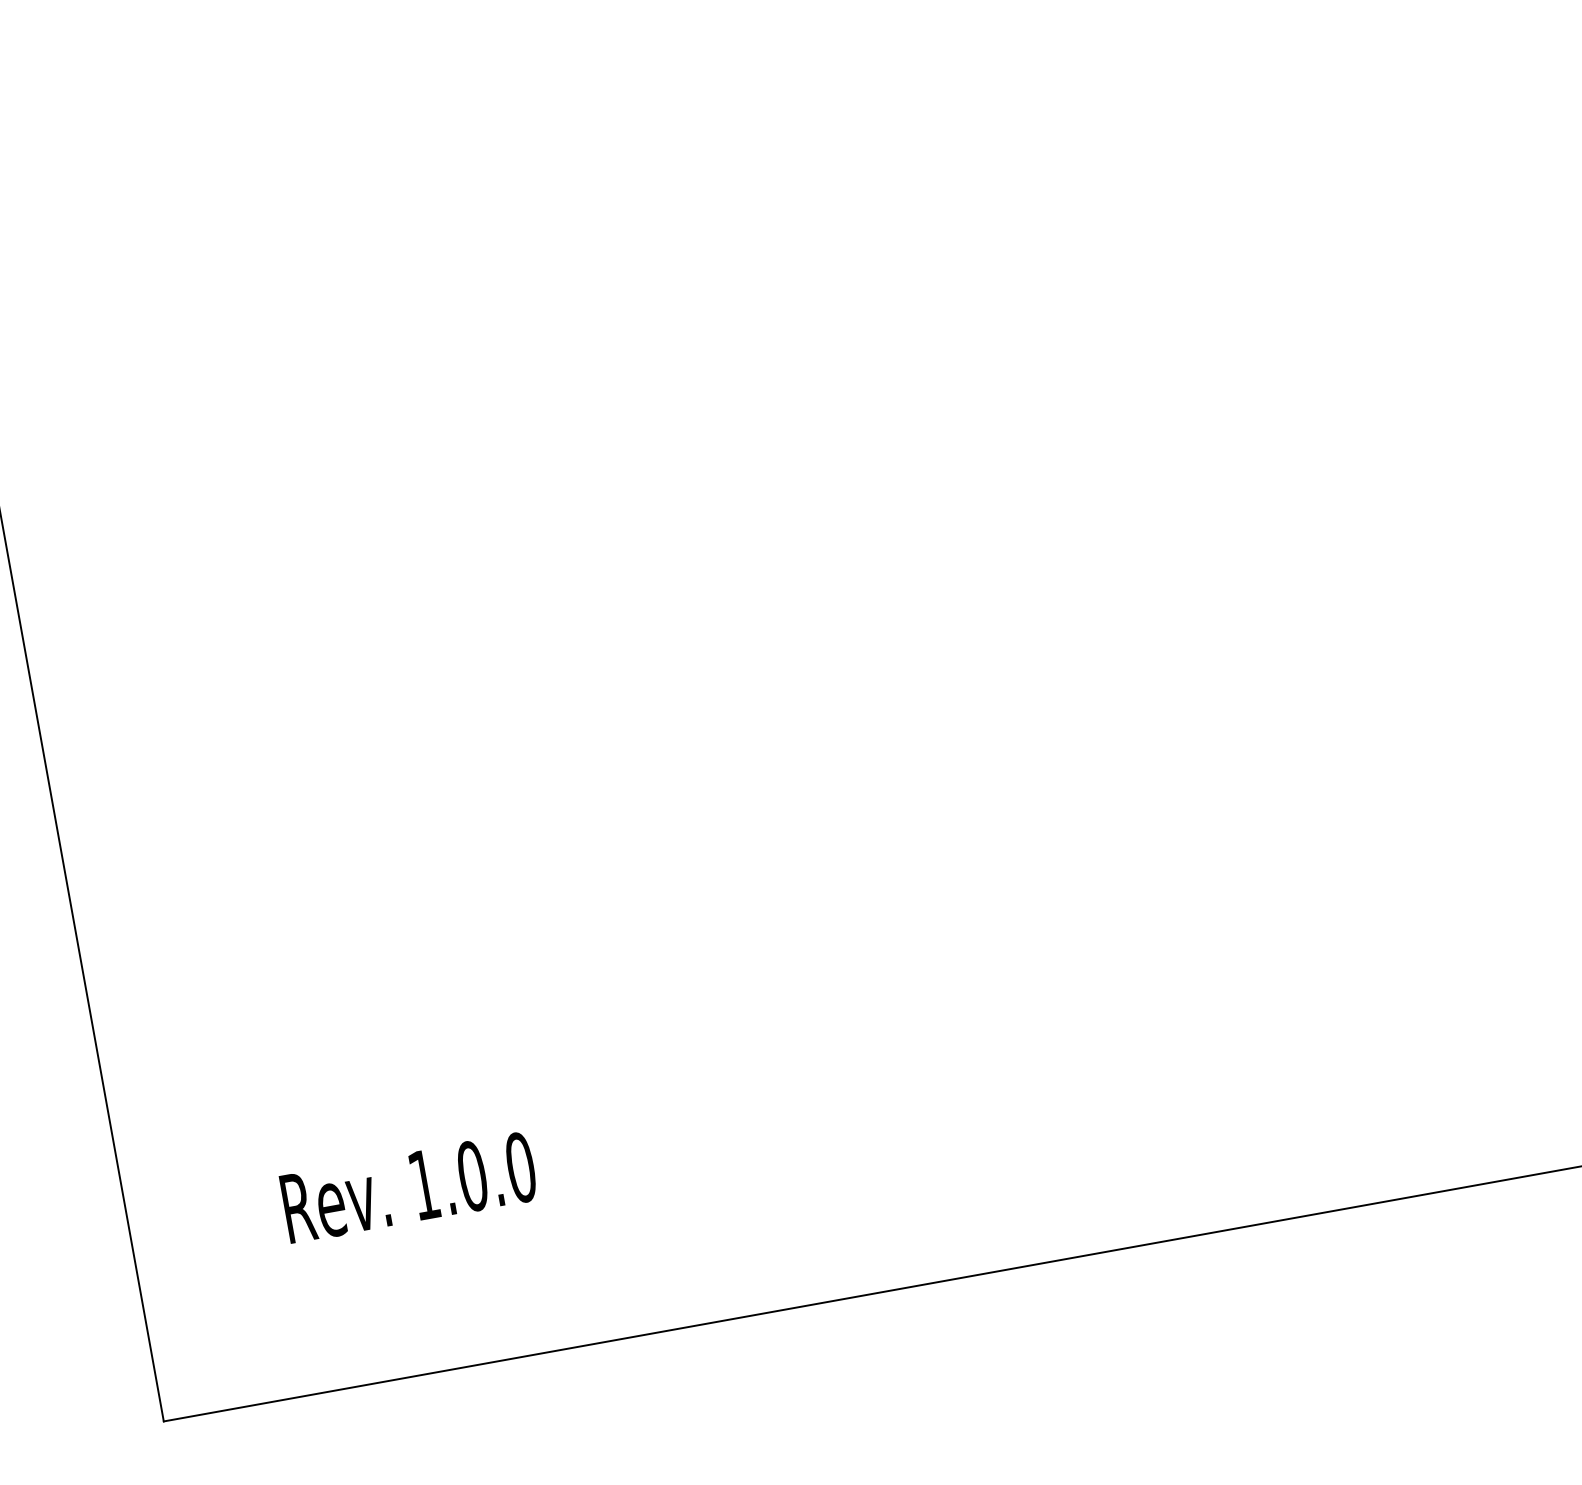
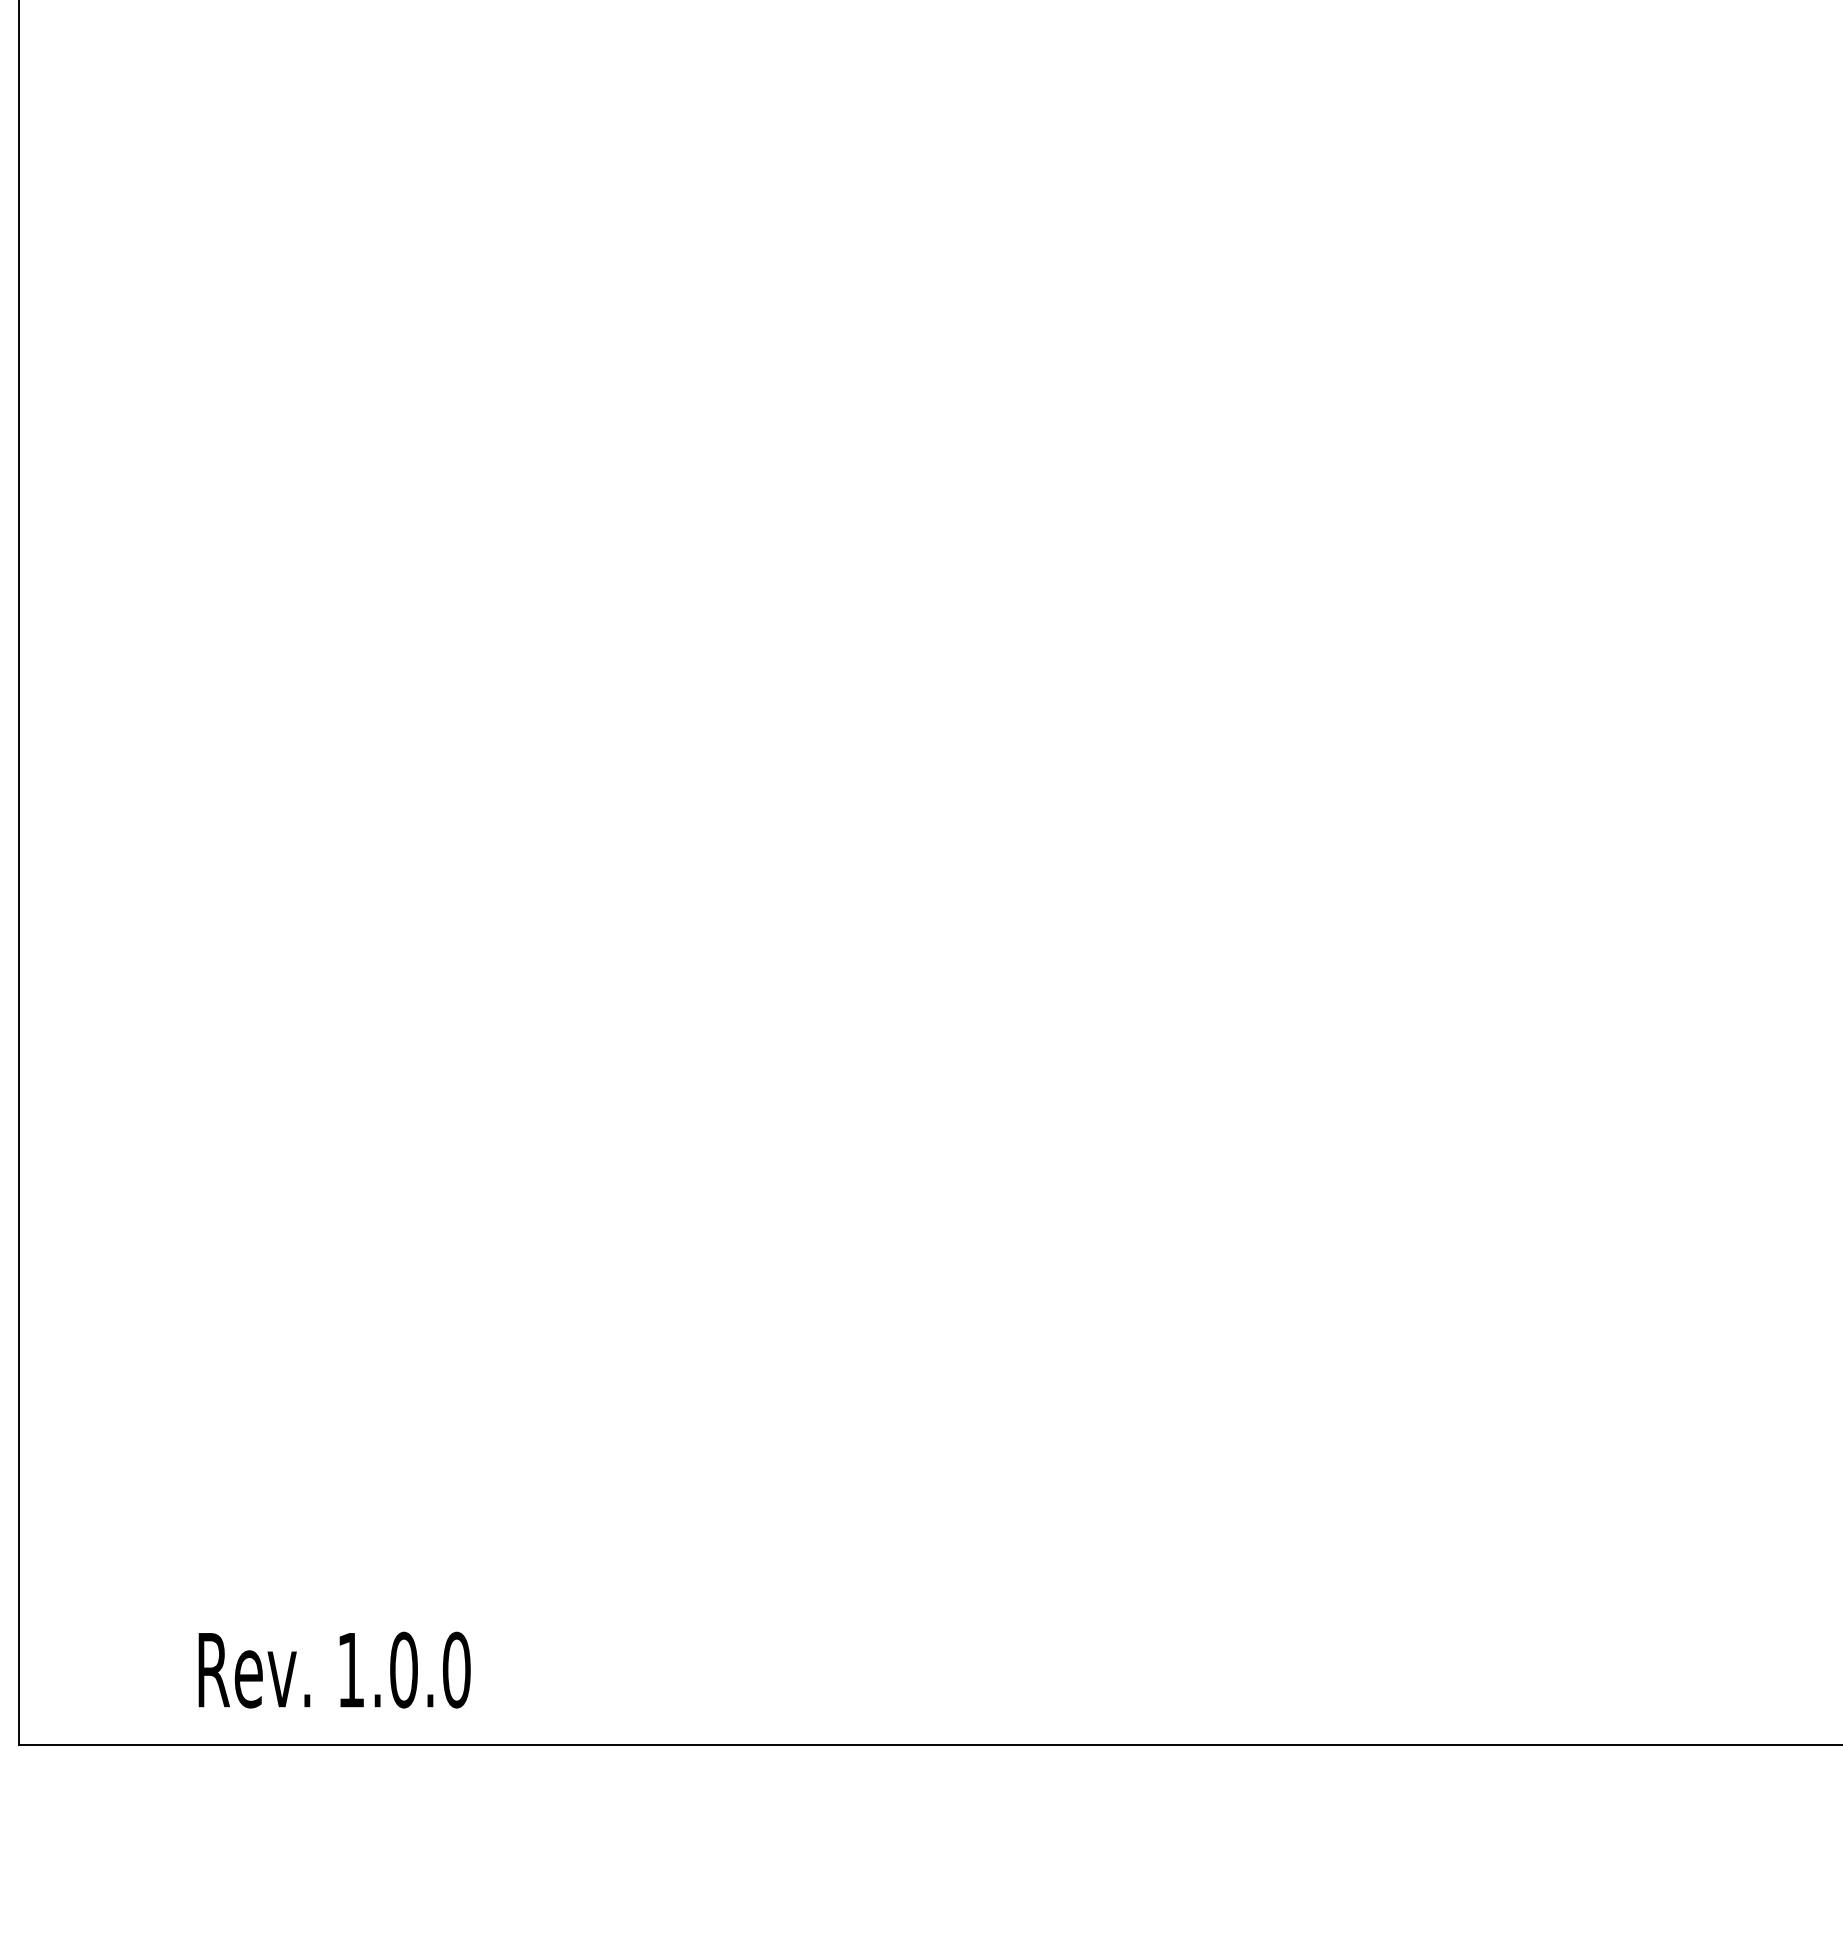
text: (408, 1187) -> (334, 1669), moved

